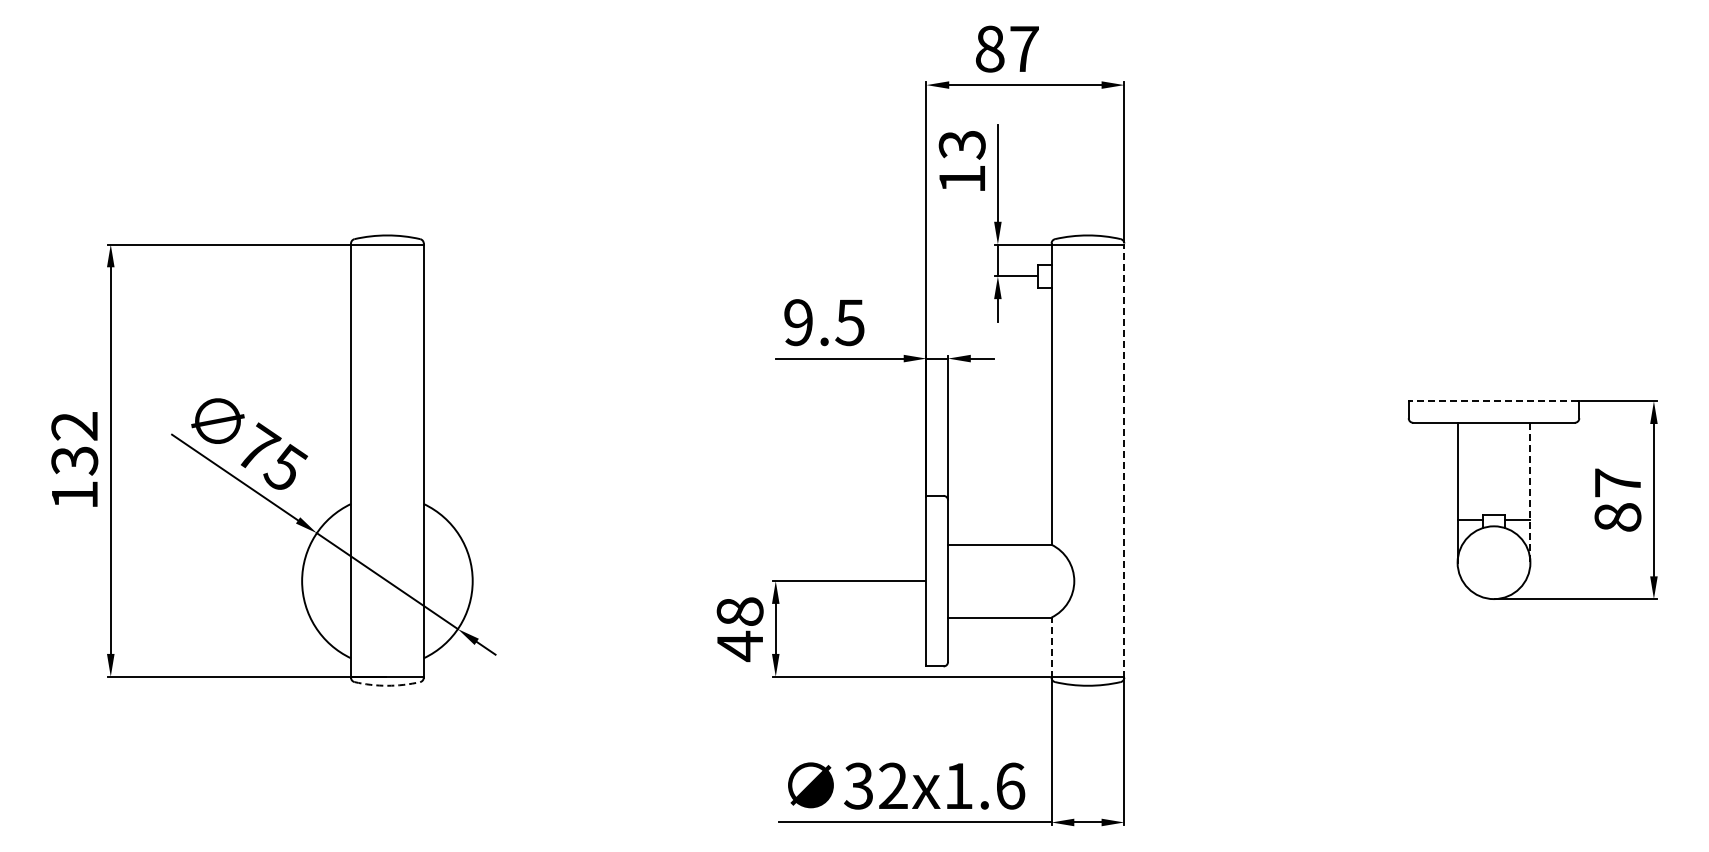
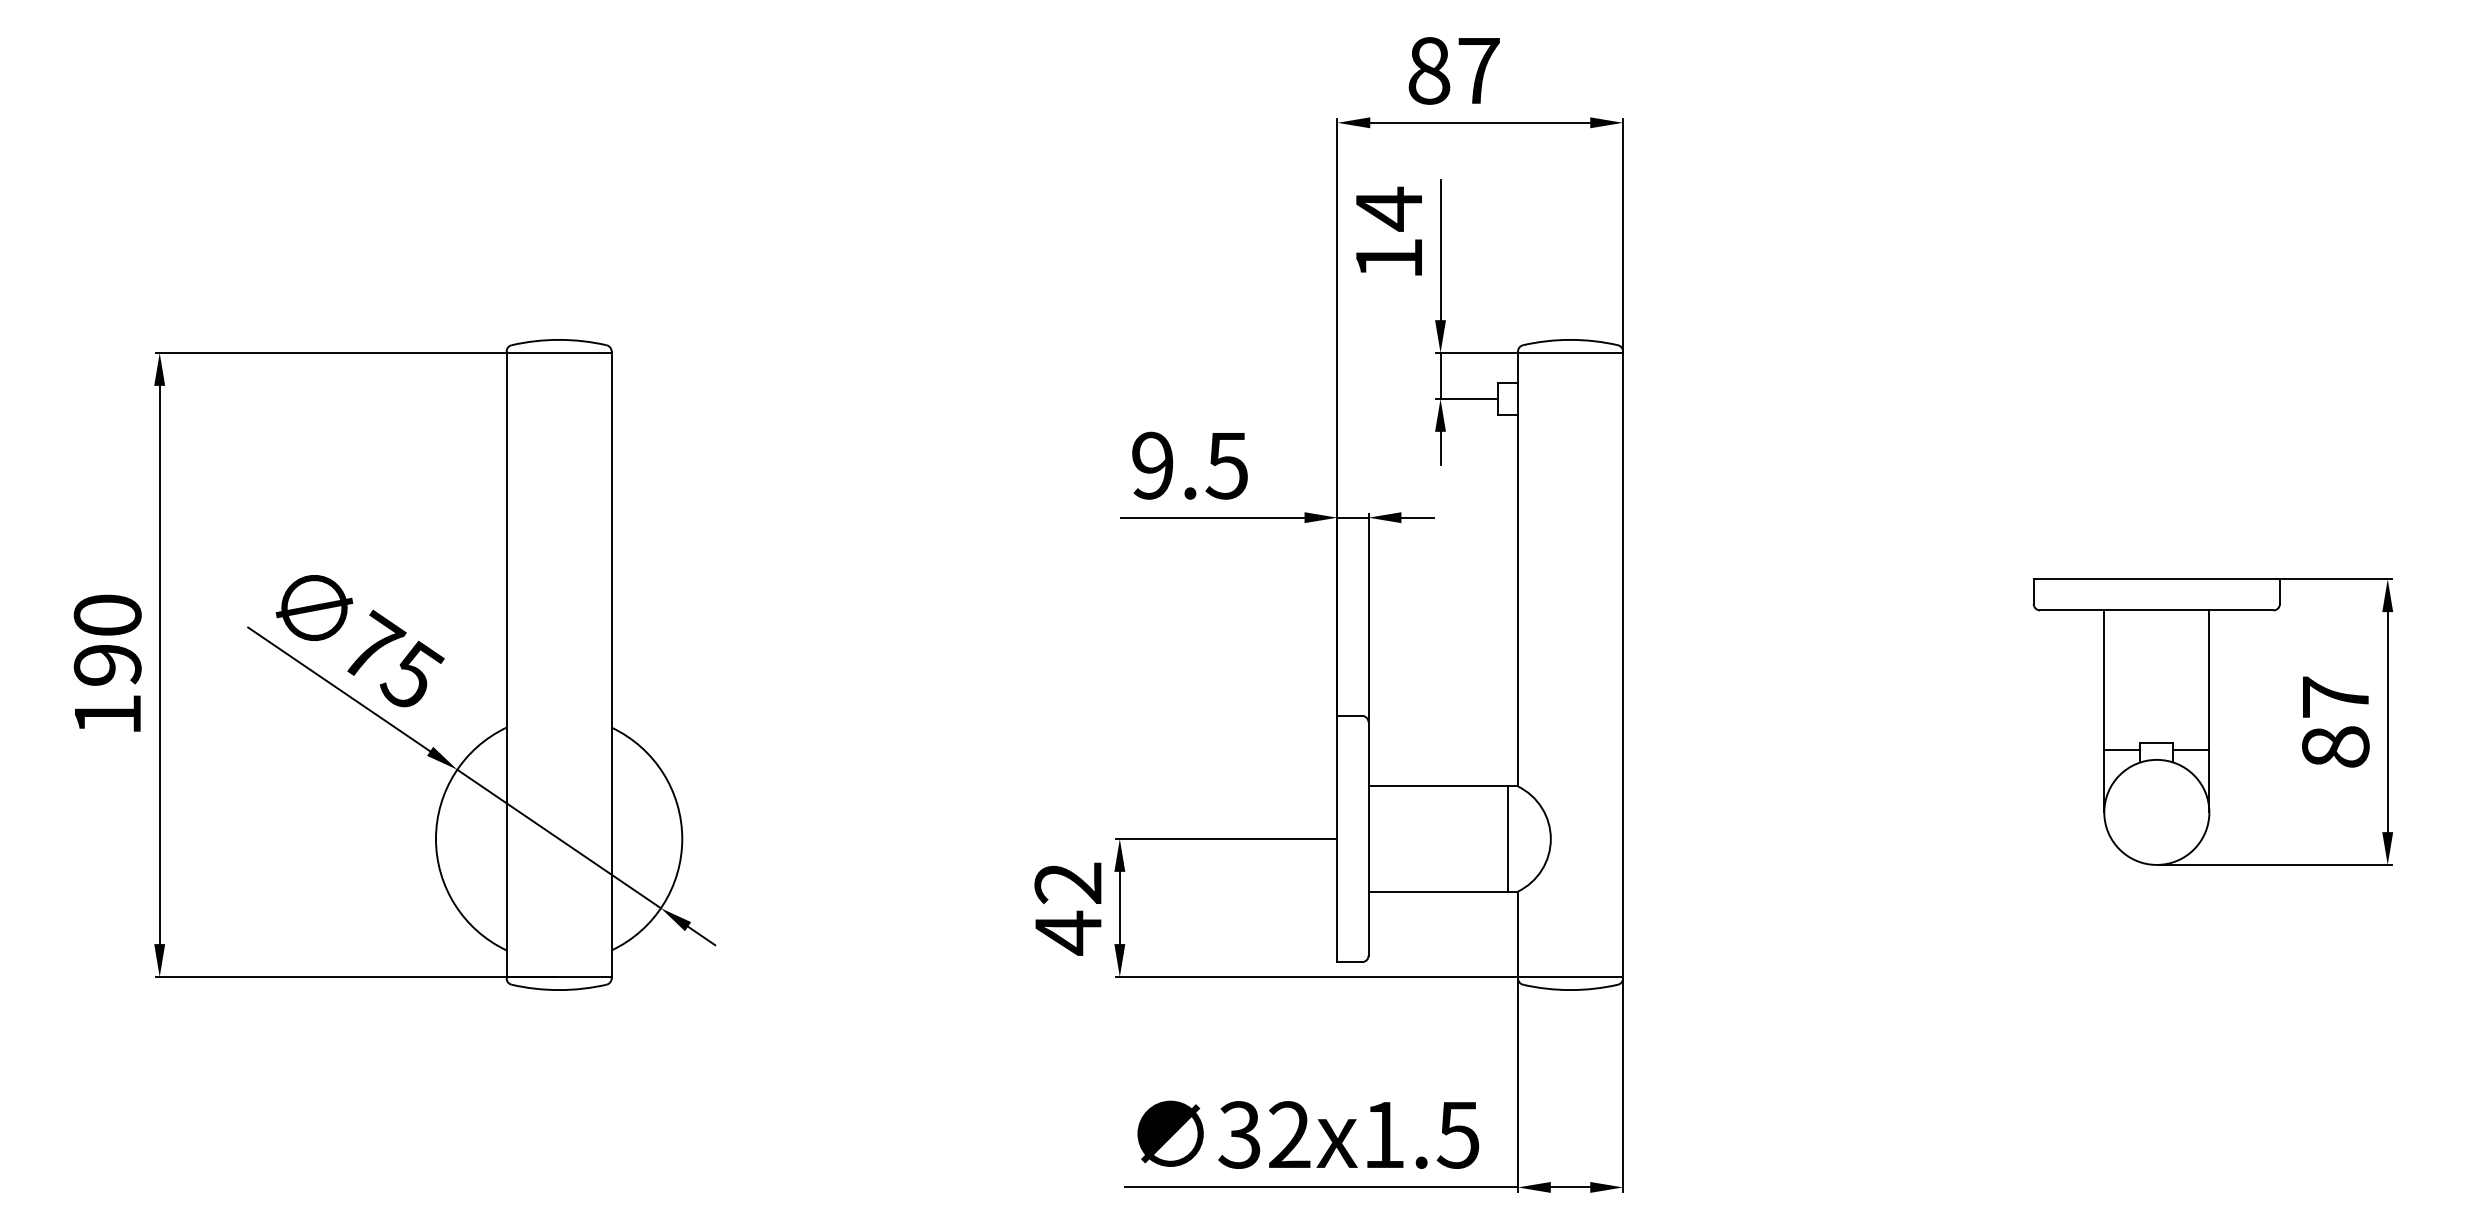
text: (961, 144) -> (1387, 208), 13 -> 14
line: (1494, 401) -> (2157, 579), dashed -> solid
text: (74, 443) -> (107, 640), 132 -> 190
line: (1124, 460) -> (1623, 664), dashed -> solid
line: (1530, 492) -> (2209, 711), dashed -> solid
line: (1044, 580) -> (1507, 838), added
text: (739, 611) -> (1067, 882), 48 -> 42
line: (1051, 647) -> (1517, 934), dashed -> solid
arc: (387, 685) -> (559, 989), dashed -> solid
text: (1010, 785) -> (1458, 1134), 32x1.6 -> 32x1.5

